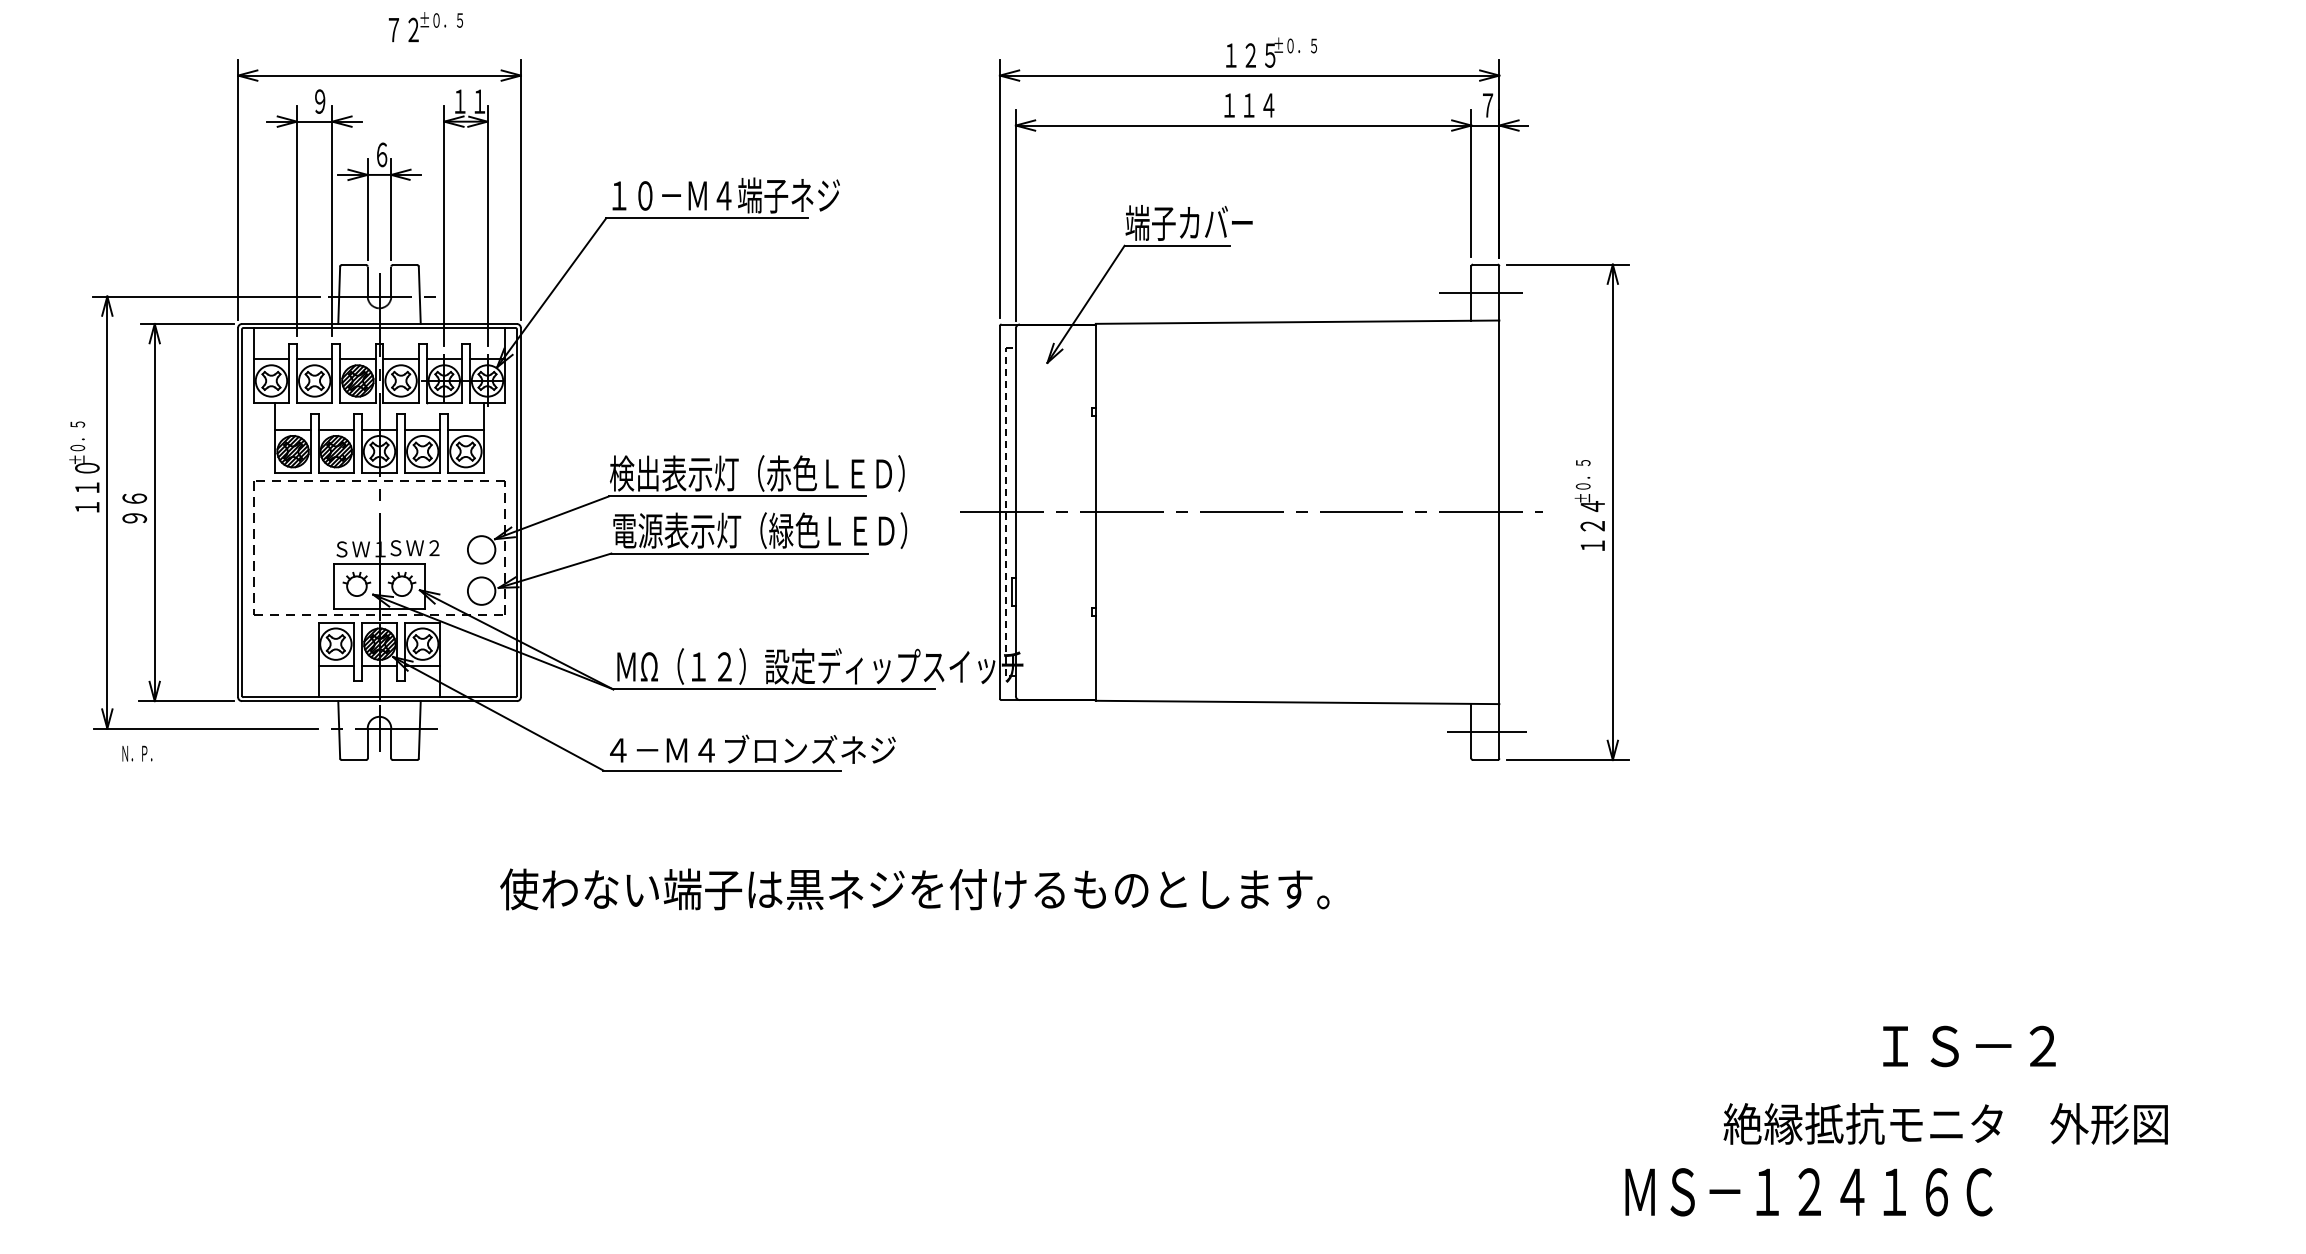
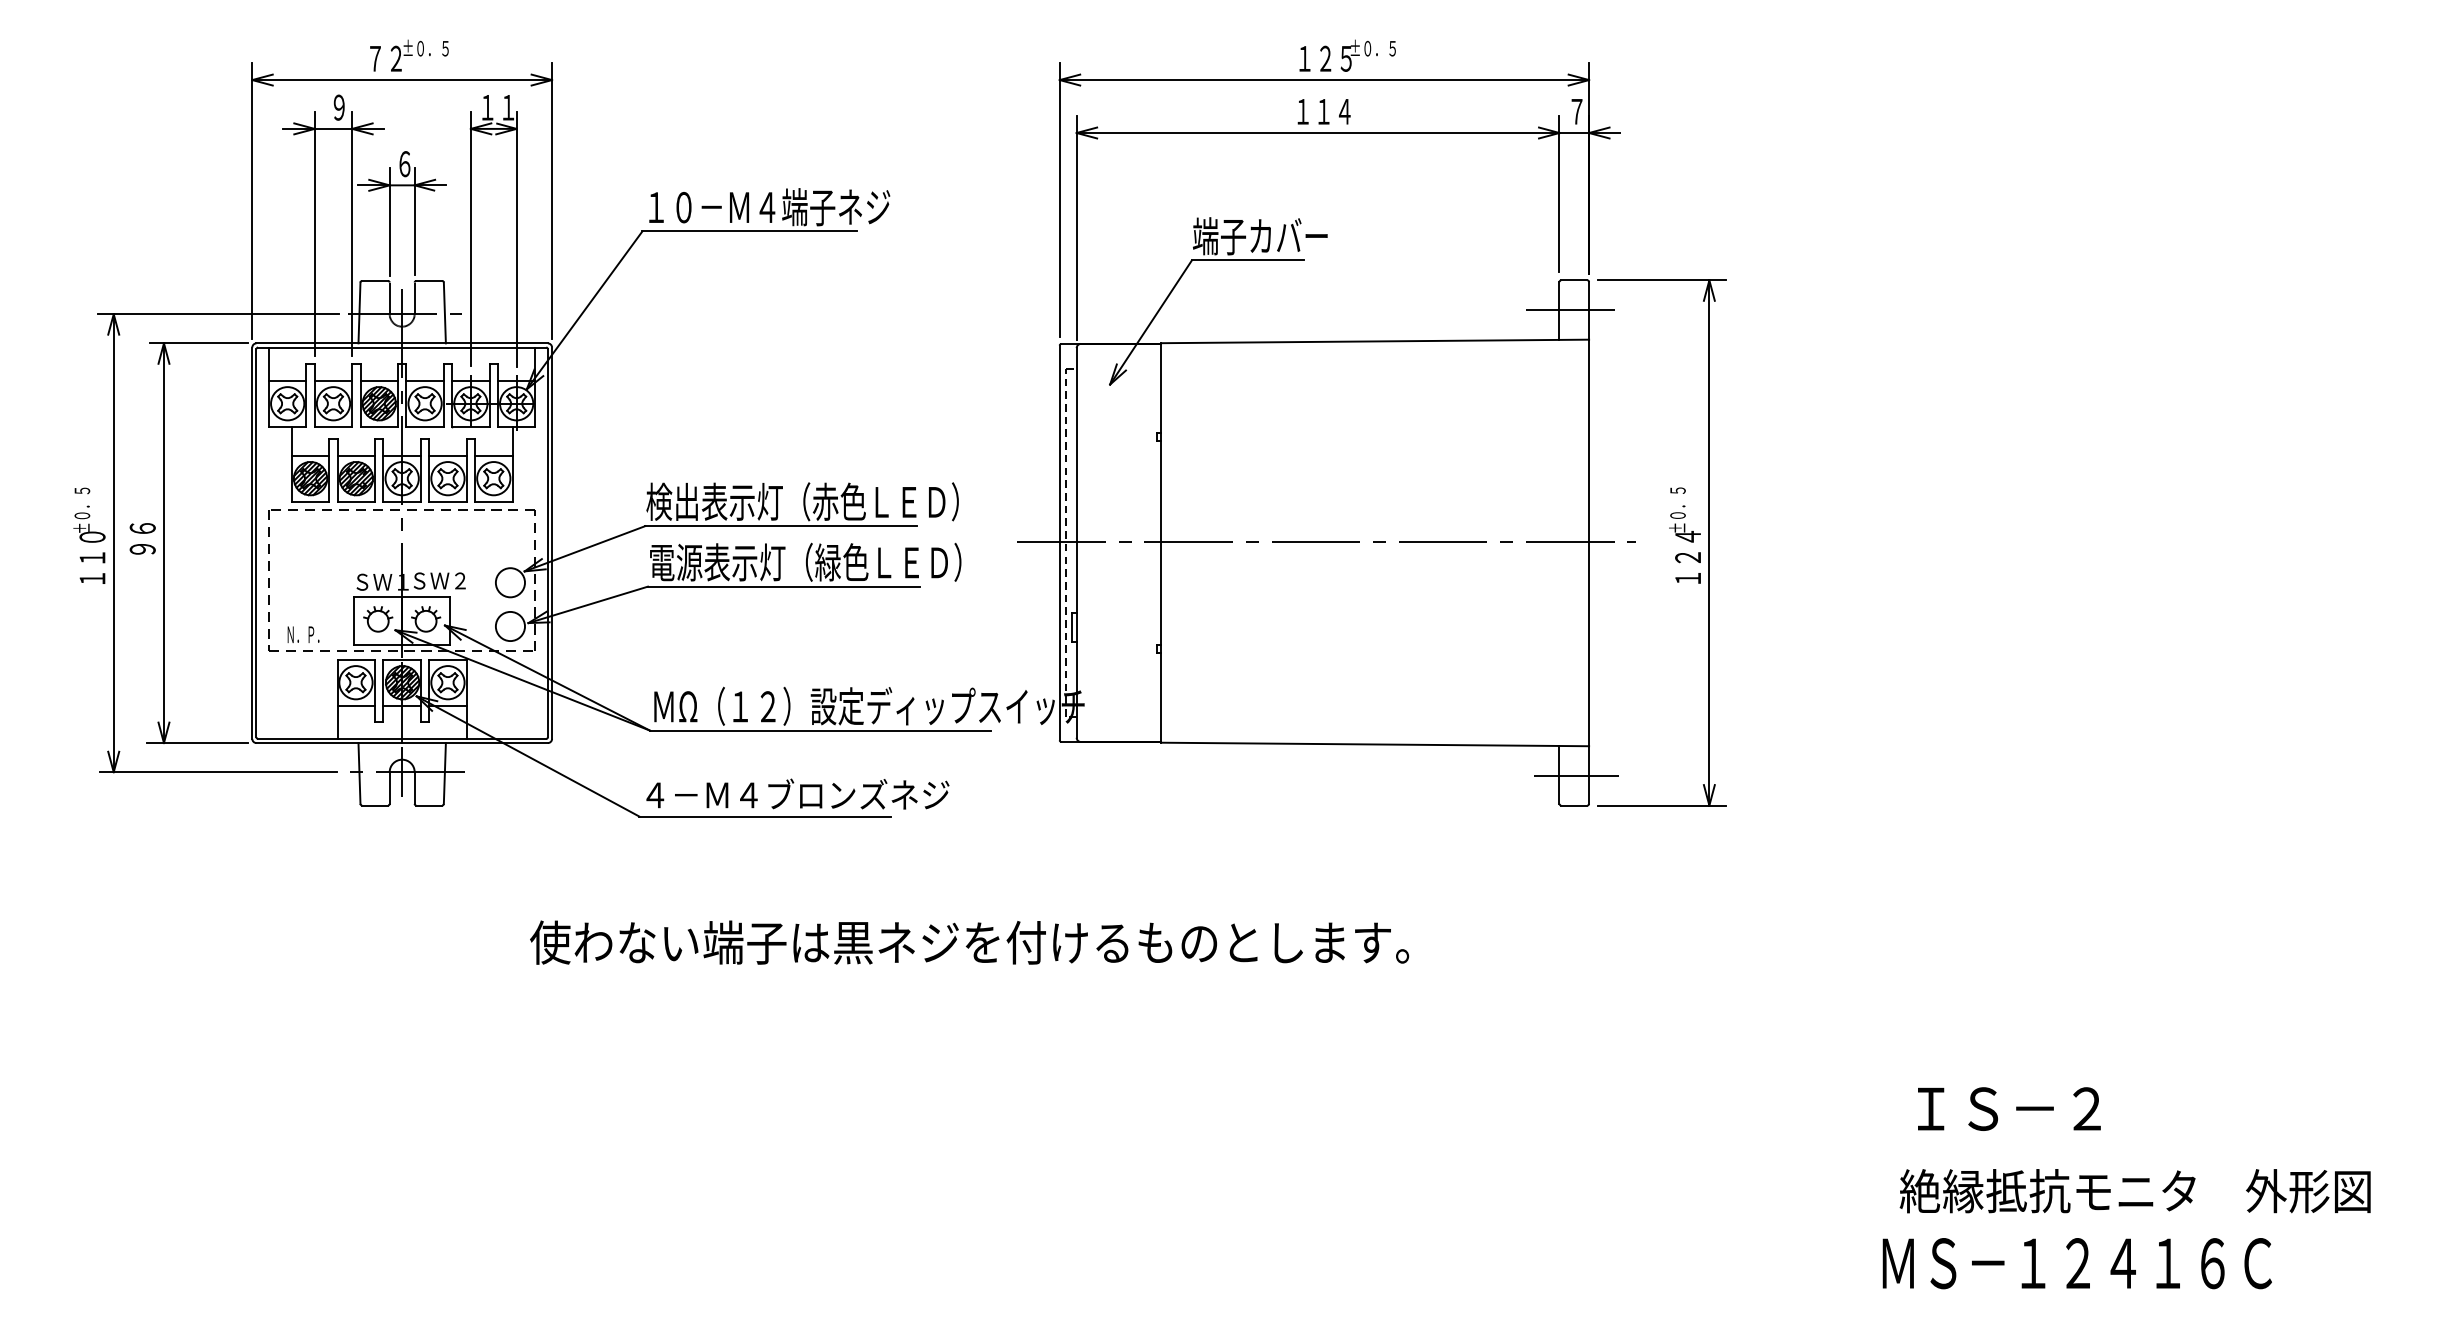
text: (426, 26) -> (409, 55), moved
text: (84, 466) -> (89, 535), moved
text: (137, 753) -> (303, 634), moved
text: (1969, 1045) -> (2009, 1108), moved
text: (1945, 1124) -> (2134, 1191), moved
text: (1808, 1192) -> (2076, 1263), moved

